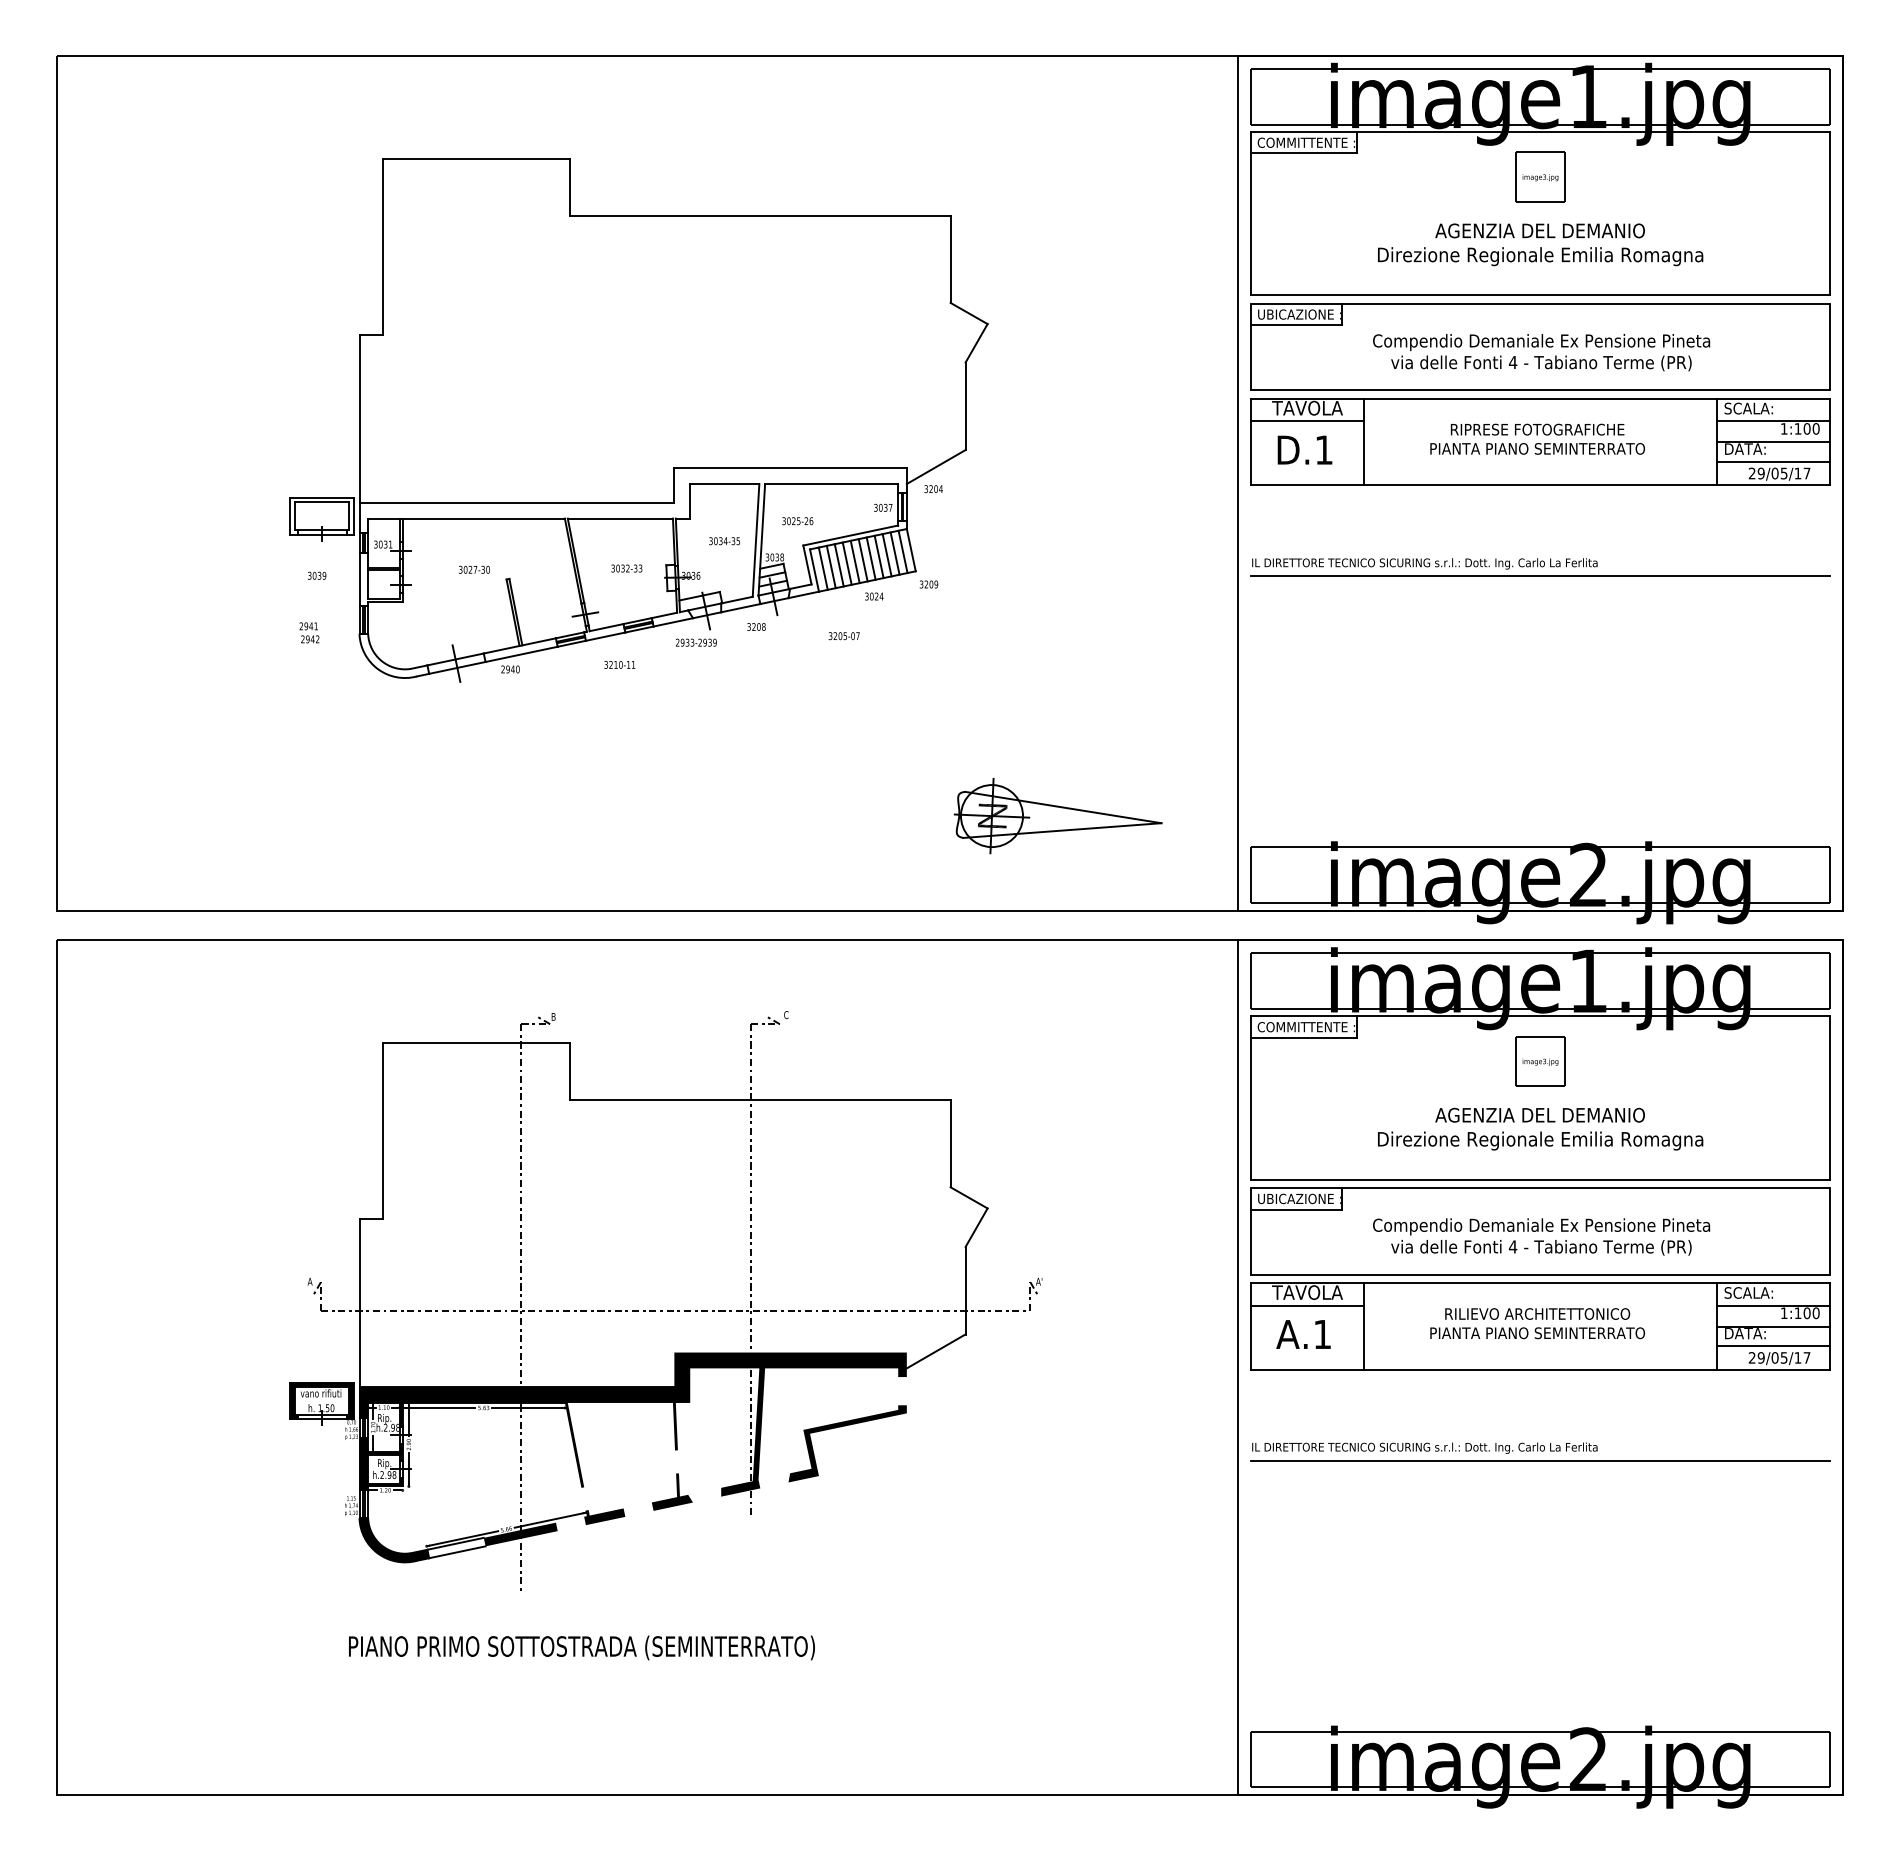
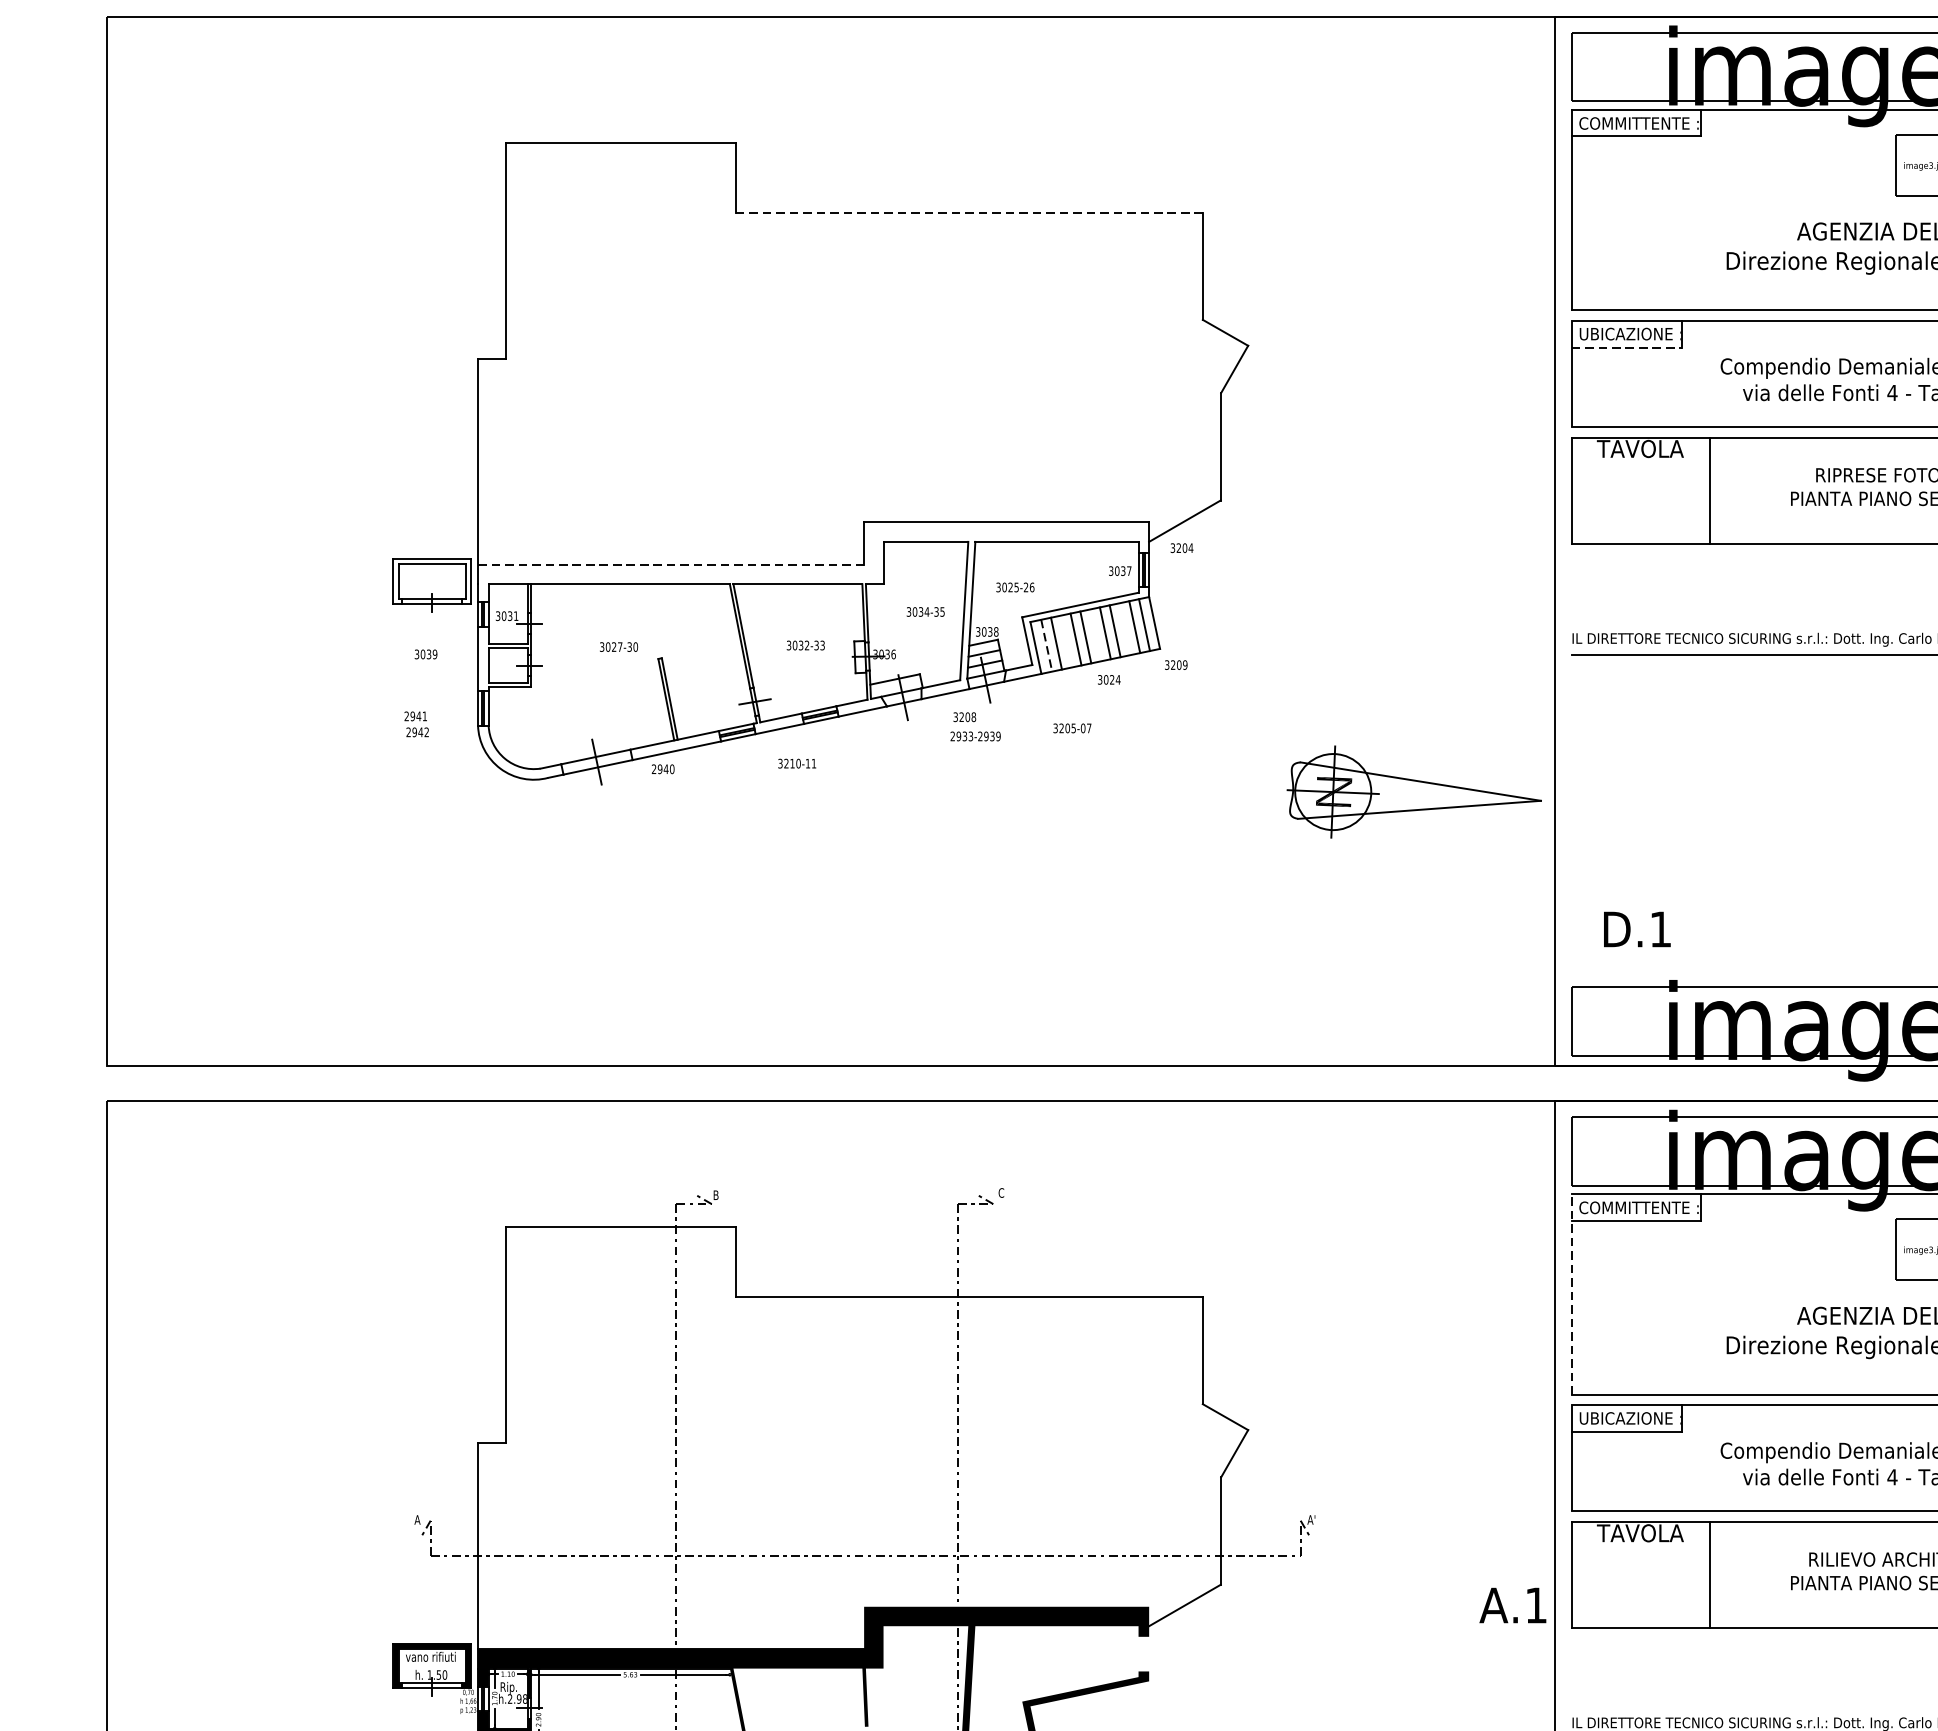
line: (760, 215) -> (969, 212), solid -> dashed
line: (1297, 325) -> (1628, 347), solid -> dashed
line: (1307, 421) -> (1640, 465), removed
text: (1304, 449) -> (1636, 928), moved
line: (517, 502) -> (671, 564), solid -> dashed
line: (886, 555) -> (1124, 629), removed
line: (862, 560) -> (1094, 635), removed
line: (838, 565) -> (1065, 641), removed
line: (823, 568) -> (1046, 645), solid -> dashed
text: (696, 642) -> (975, 736), moved
part: (1057, 816) -> (1413, 792), moved
line: (1251, 1097) -> (1571, 1294), solid -> dashed
line: (1307, 1305) -> (1640, 1549), removed
text: (1303, 1334) -> (1512, 1605), moved

